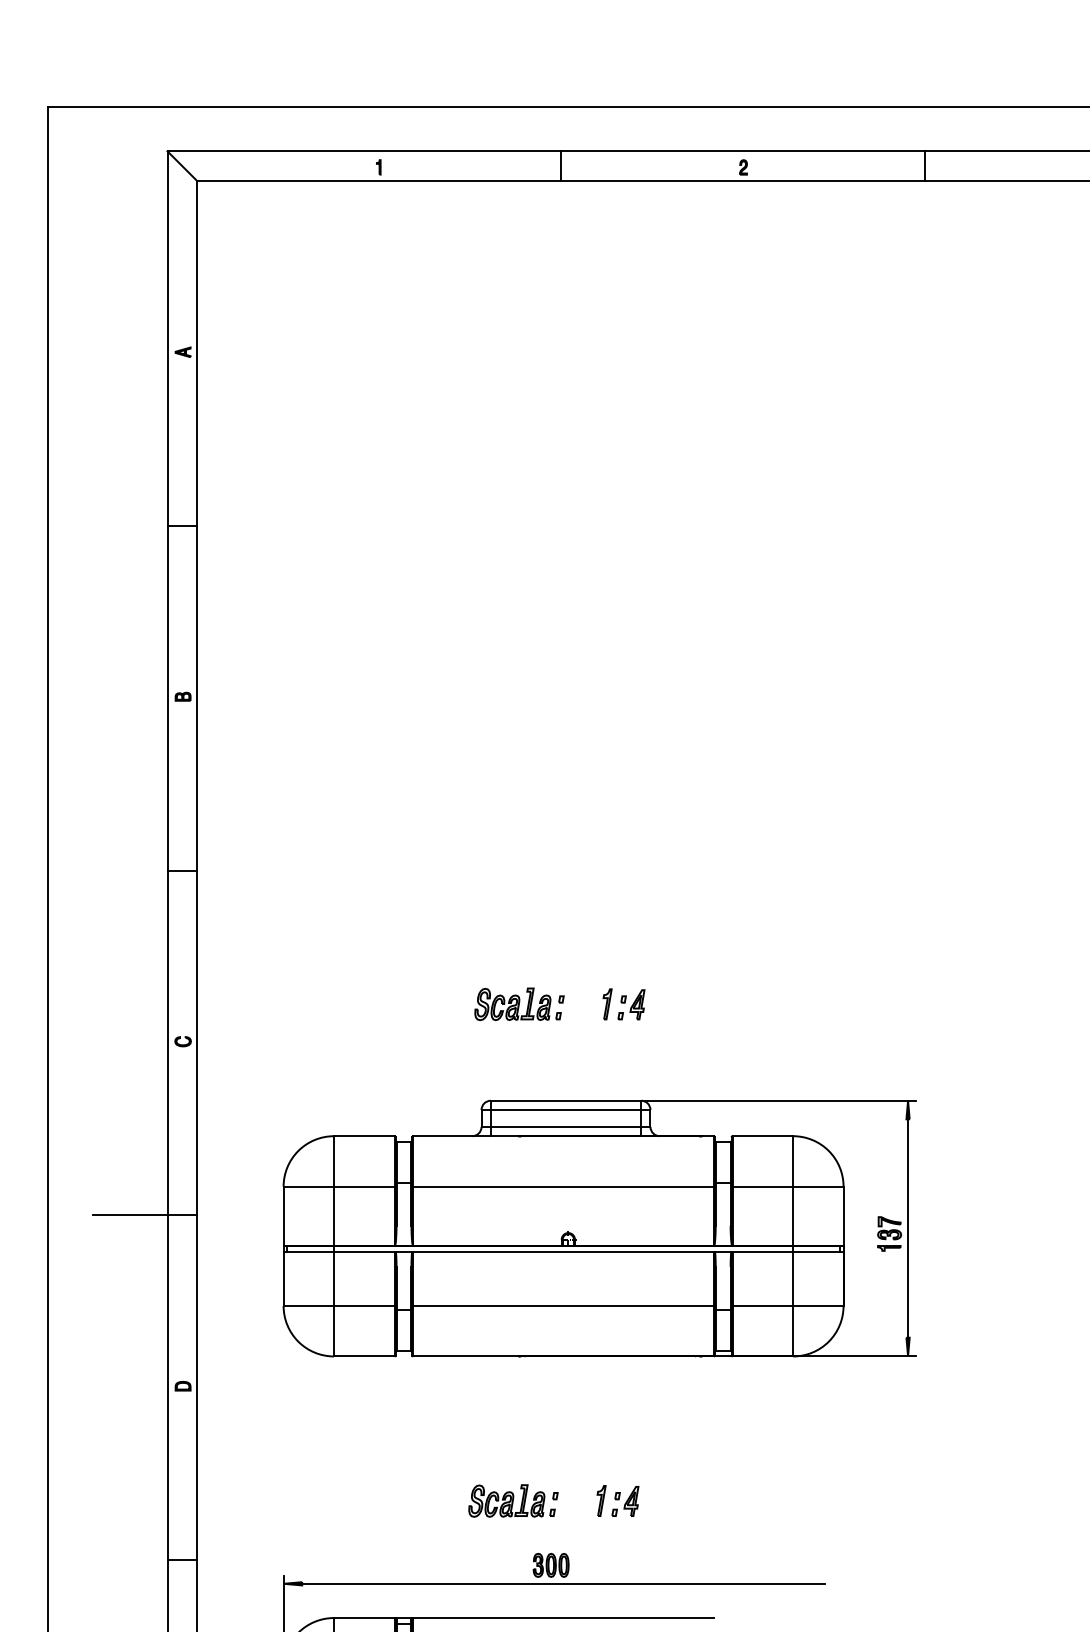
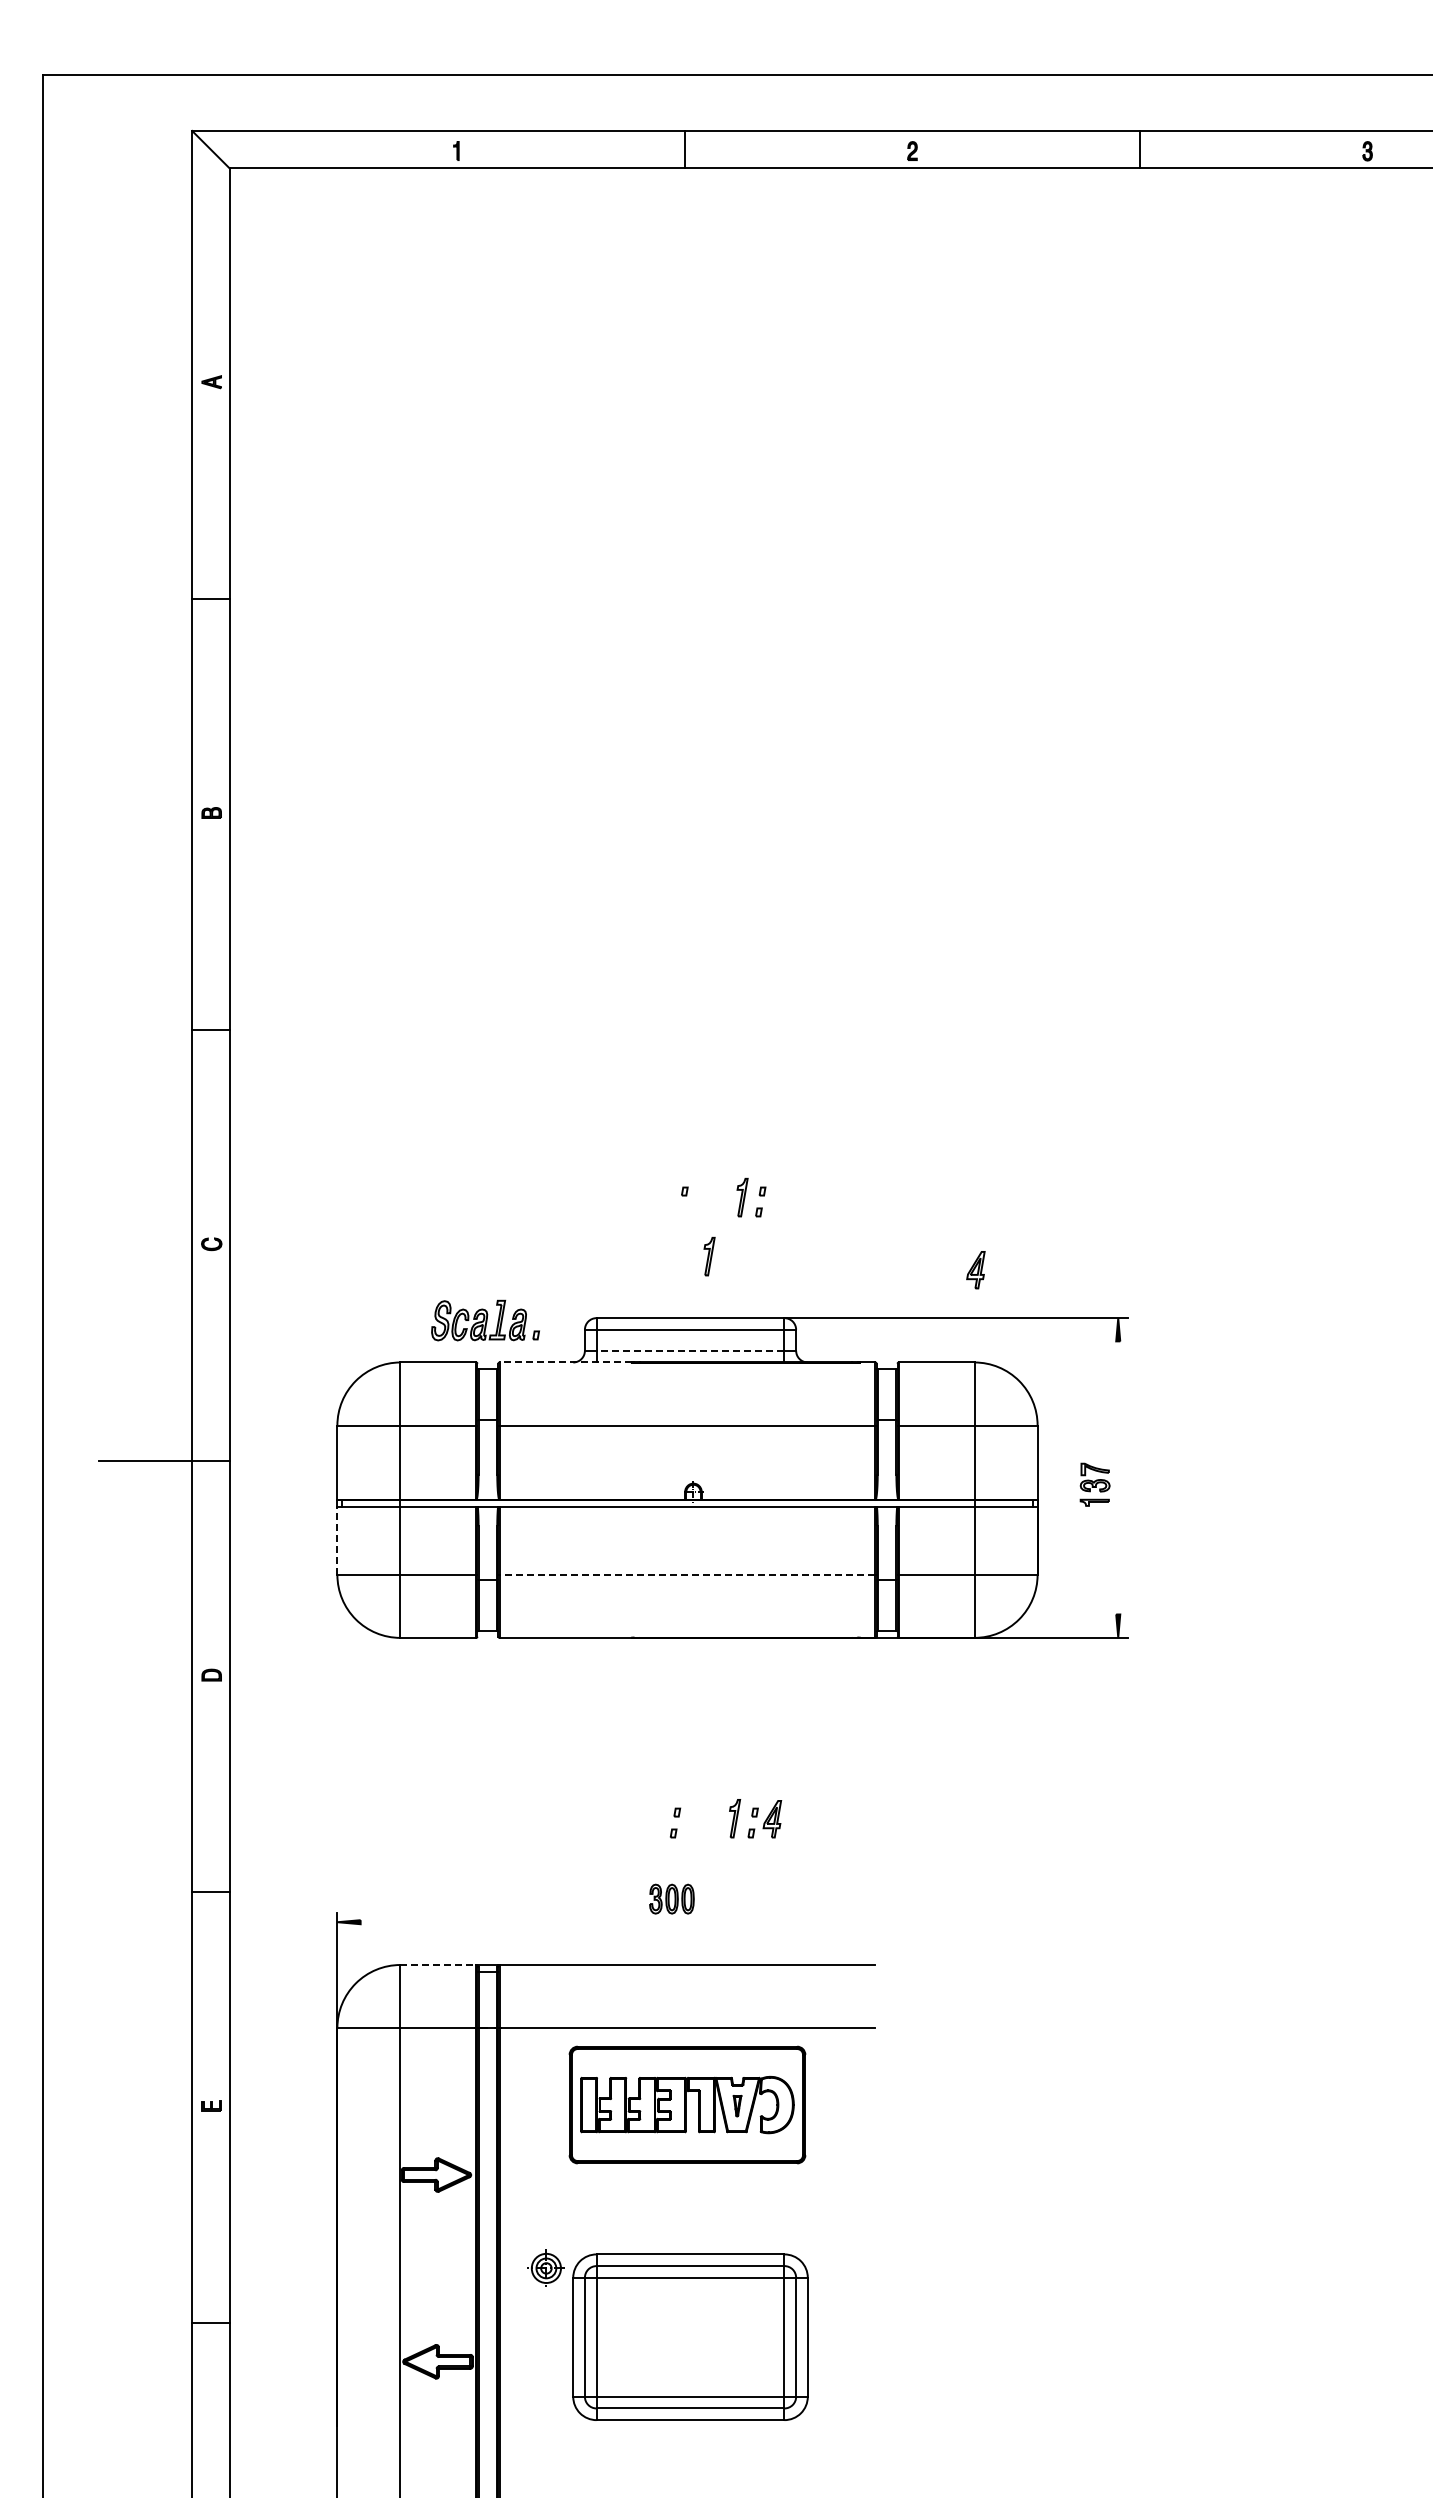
part: (518, 1004) -> (485, 1320), moved
part: (637, 1005) -> (975, 1270), moved
part: (581, 1051) -> (709, 1256), added
line: (565, 1126) -> (690, 1350), solid -> dashed
line: (466, 1136) -> (565, 1362), solid -> dashed
line: (908, 1228) -> (1118, 1477), removed
line: (283, 1279) -> (337, 1541), solid -> dashed
line: (563, 1305) -> (687, 1574), solid -> dashed
part: (506, 1500) -> (616, 1818), removed
line: (563, 1584) -> (687, 1922), removed
line: (364, 1618) -> (438, 1965), solid -> dashed

